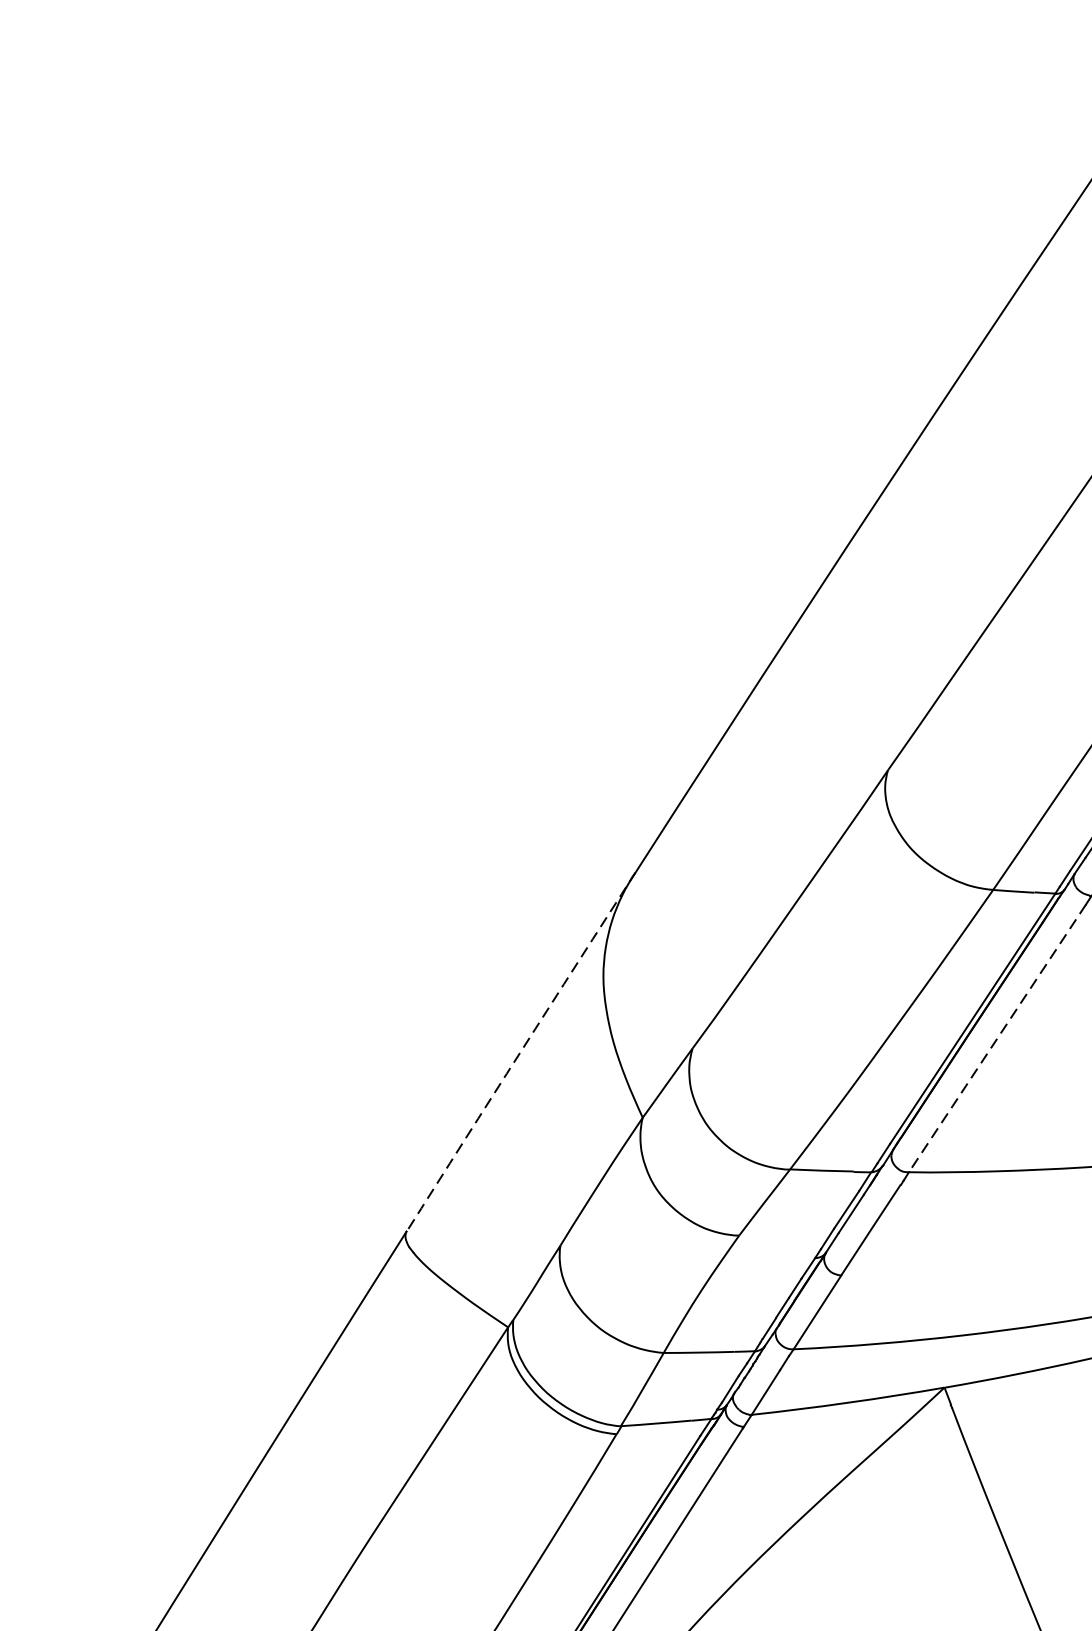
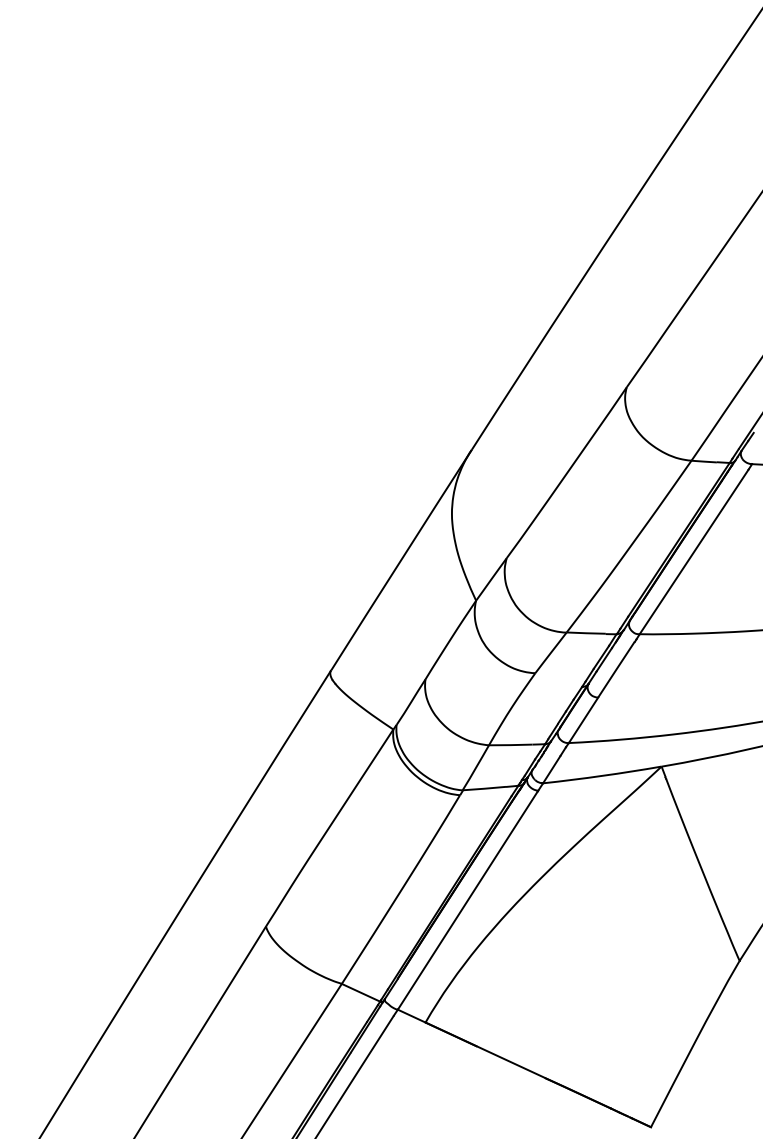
line: (998, 1037) -> (694, 551), dashed -> solid
arc: (521, 1050) -> (401, 559), dashed -> solid

